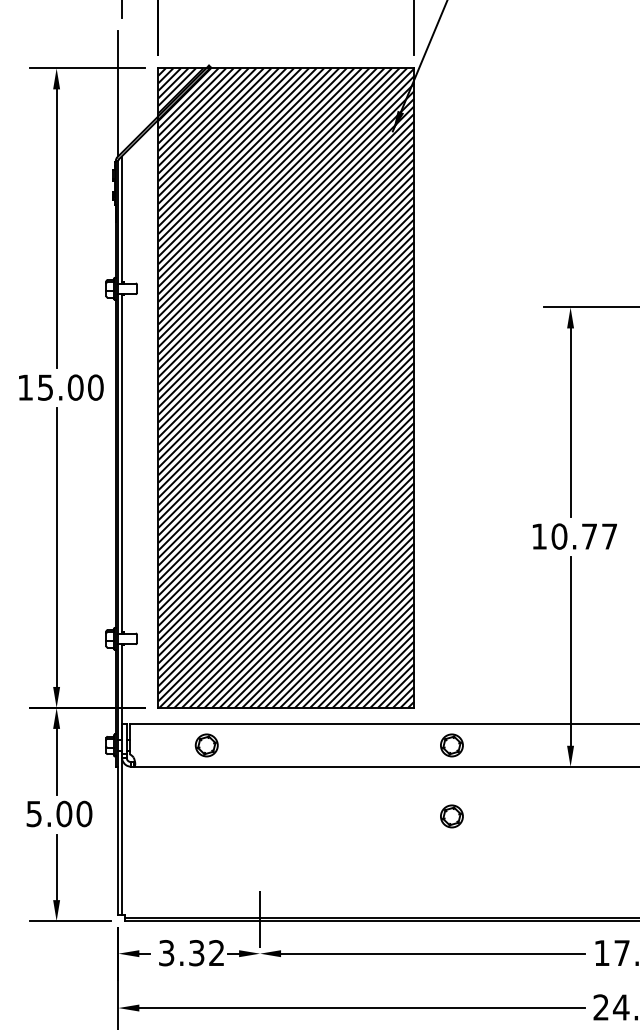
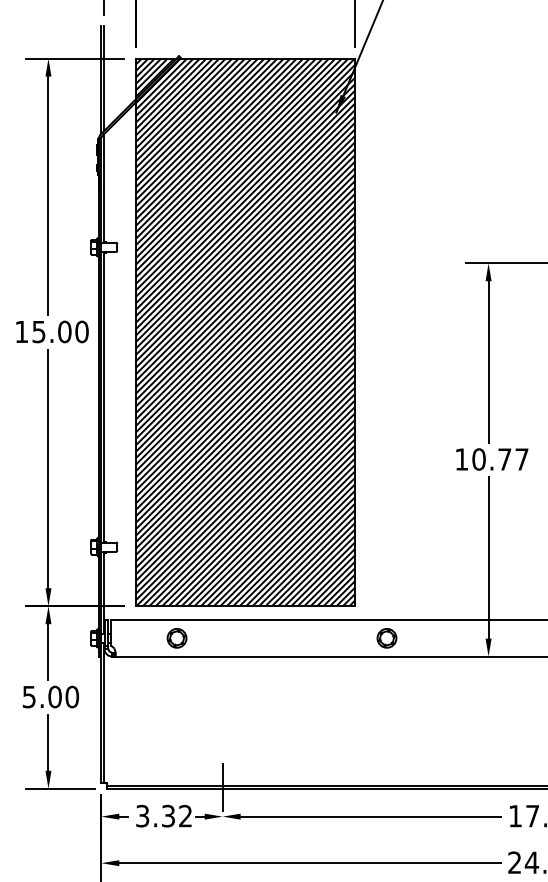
line: (121, 91) -> (104, 78), added
part: (451, 816) -> (386, 699), removed

